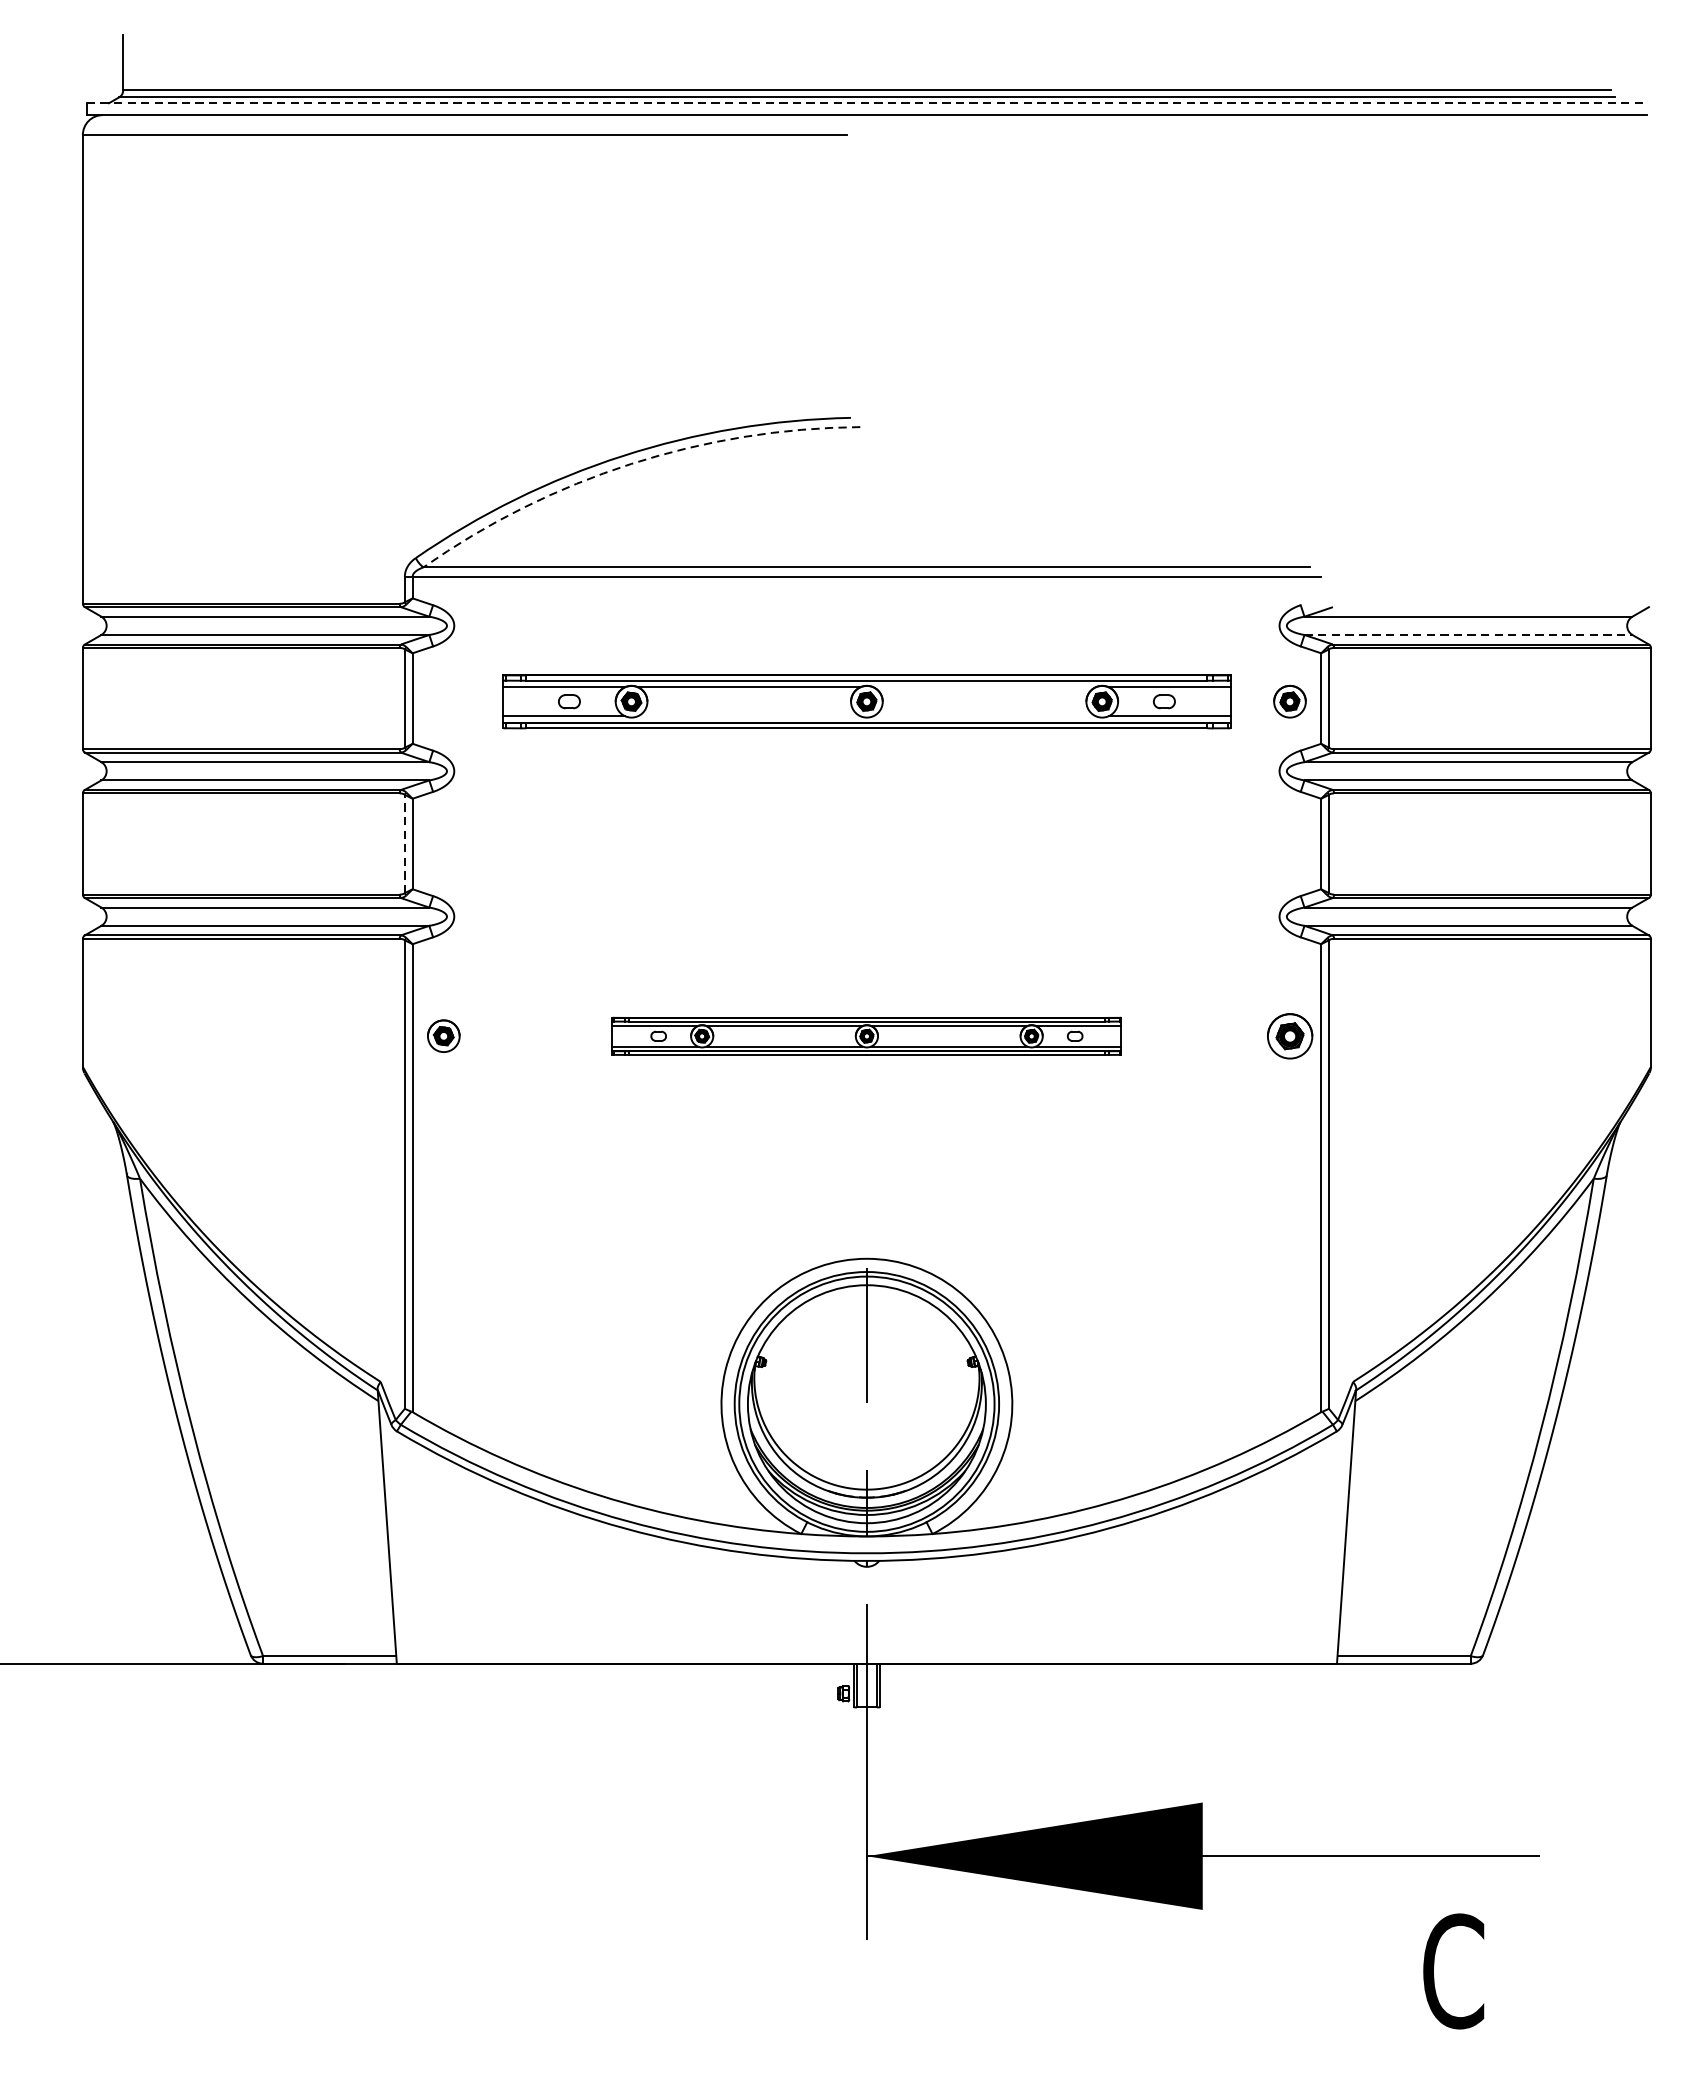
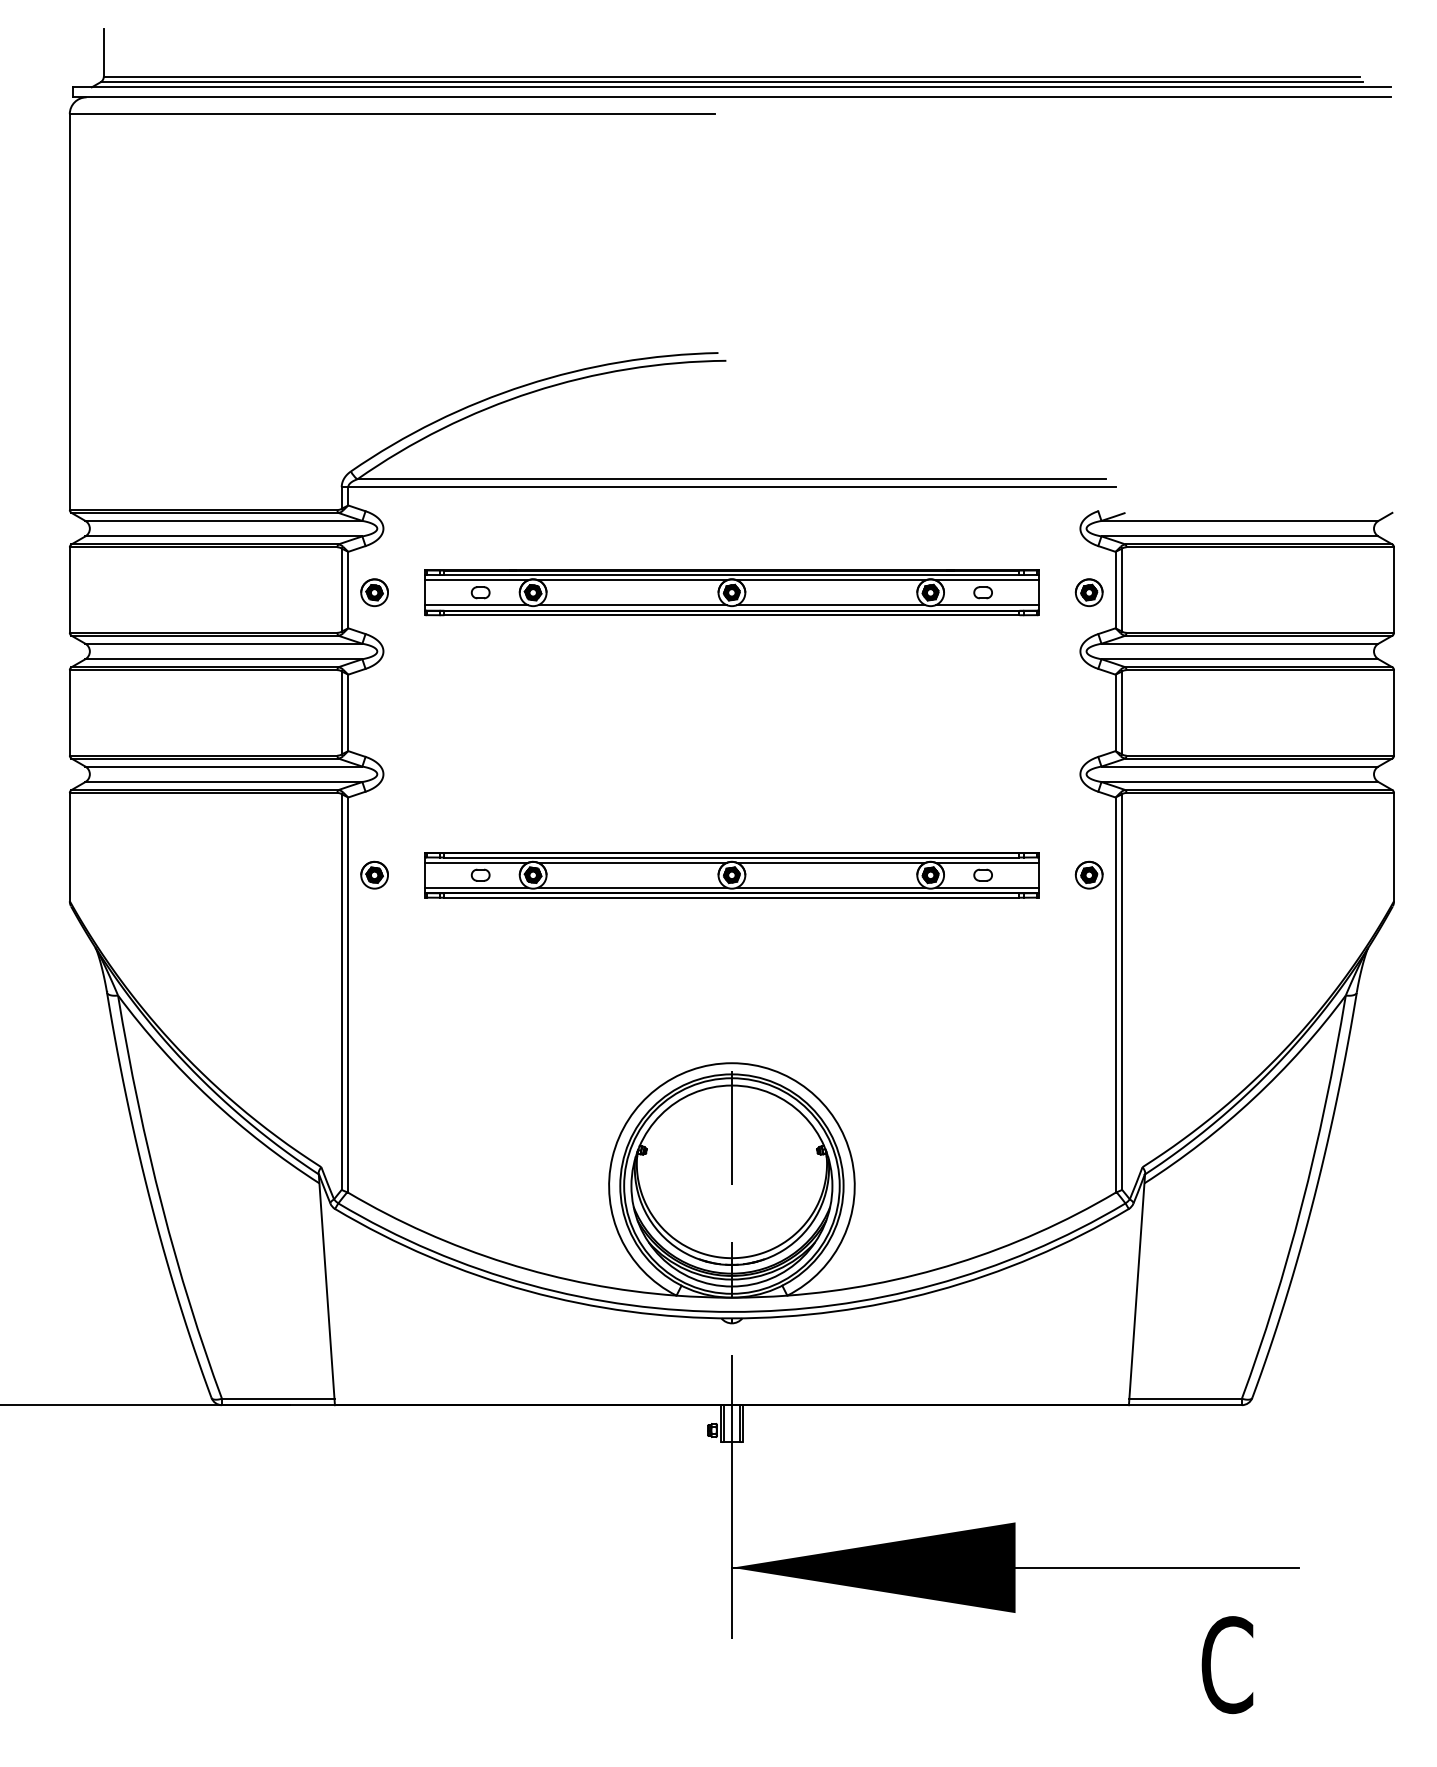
line: (866, 103) -> (731, 87), dashed -> solid
arc: (630, 463) -> (532, 391), dashed -> solid
line: (1469, 635) -> (1240, 536), dashed -> solid
line: (984, 687) -> (831, 580), added
part: (443, 701) -> (374, 592), added
line: (749, 716) -> (632, 605), added
line: (984, 716) -> (831, 605), added
line: (404, 843) -> (341, 712), dashed -> solid
part: (1289, 1035) -> (1088, 874), size x0.71
part: (866, 1036) -> (731, 875), size x1.43

